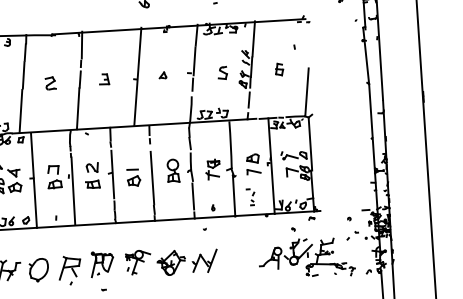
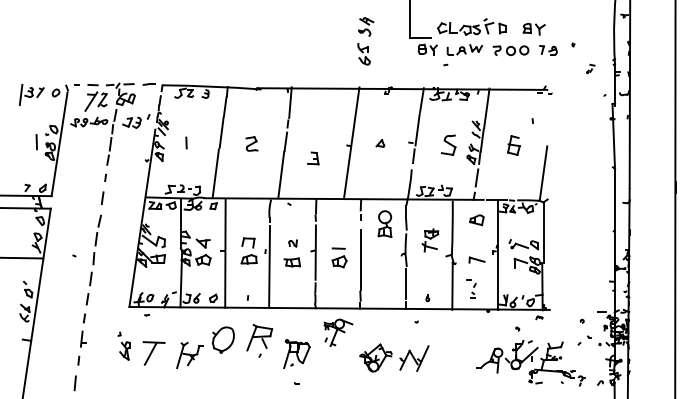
part: (279, 69) -> (513, 145), size x1.4
part: (222, 73) -> (448, 145), size x1.4
part: (104, 79) -> (313, 158), moved
part: (252, 159) -> (476, 220), moved
part: (91, 167) -> (292, 243), size x0.6
part: (213, 169) -> (430, 240), moved
part: (172, 170) -> (384, 223), moved
part: (138, 262) -> (338, 332), moved
part: (39, 269) -> (223, 339), moved
part: (69, 270) -> (259, 340), moved

